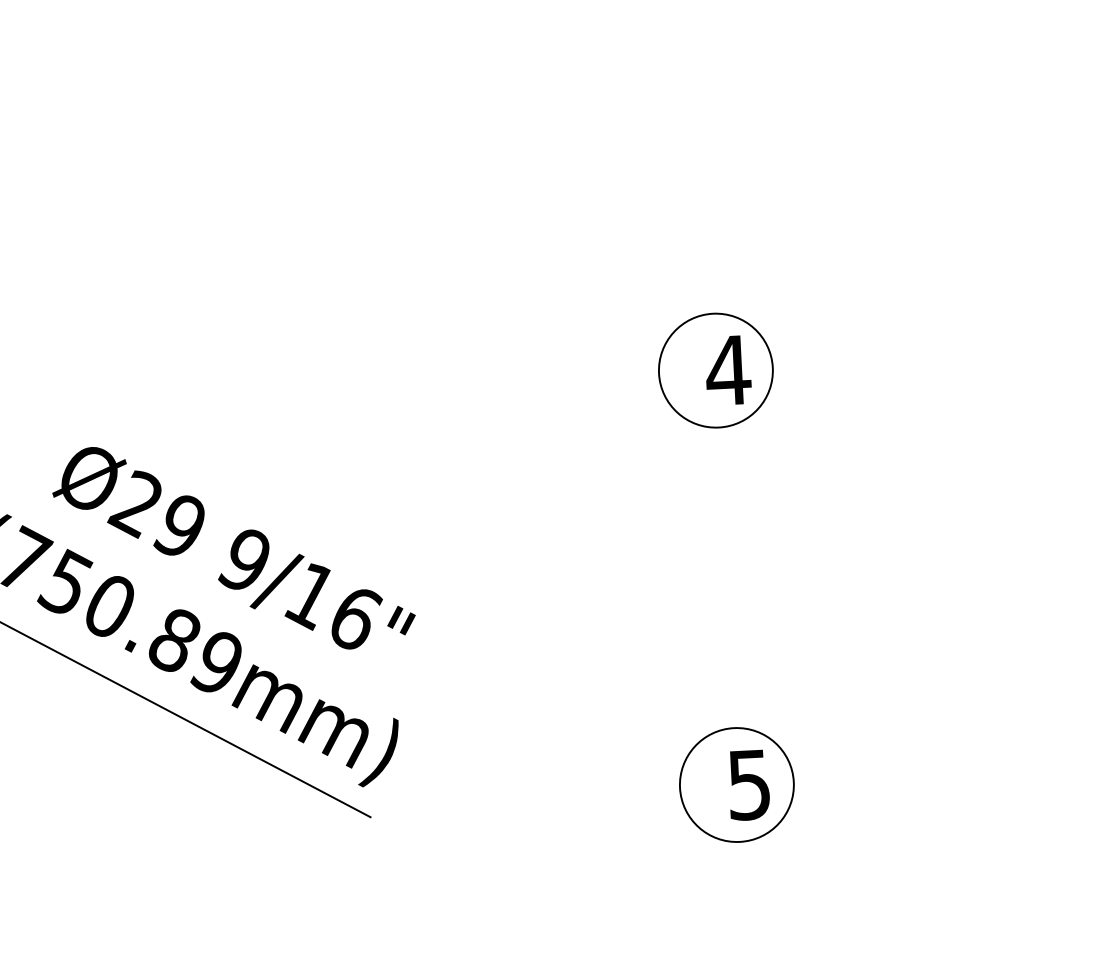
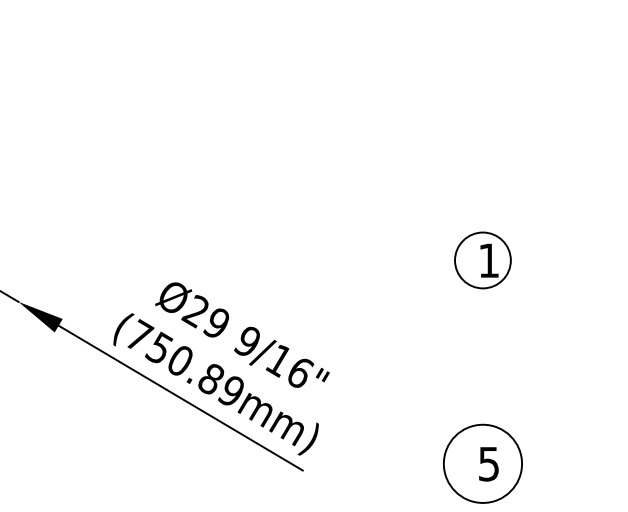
text: (729, 370) -> (489, 260), 4 -> 1
circle: (735, 784) -> (482, 463), size x1.4

